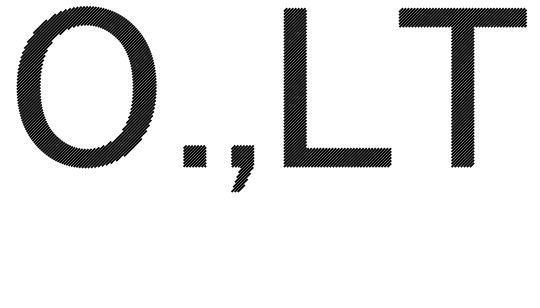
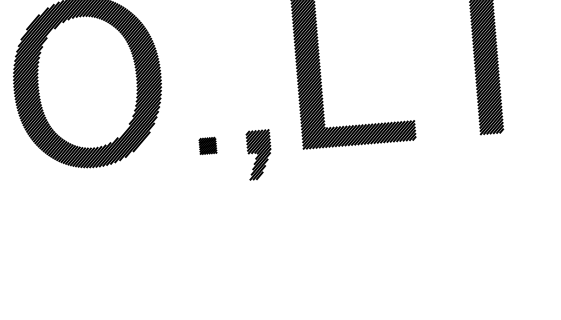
part: (194, 156) -> (207, 146), size x0.7

